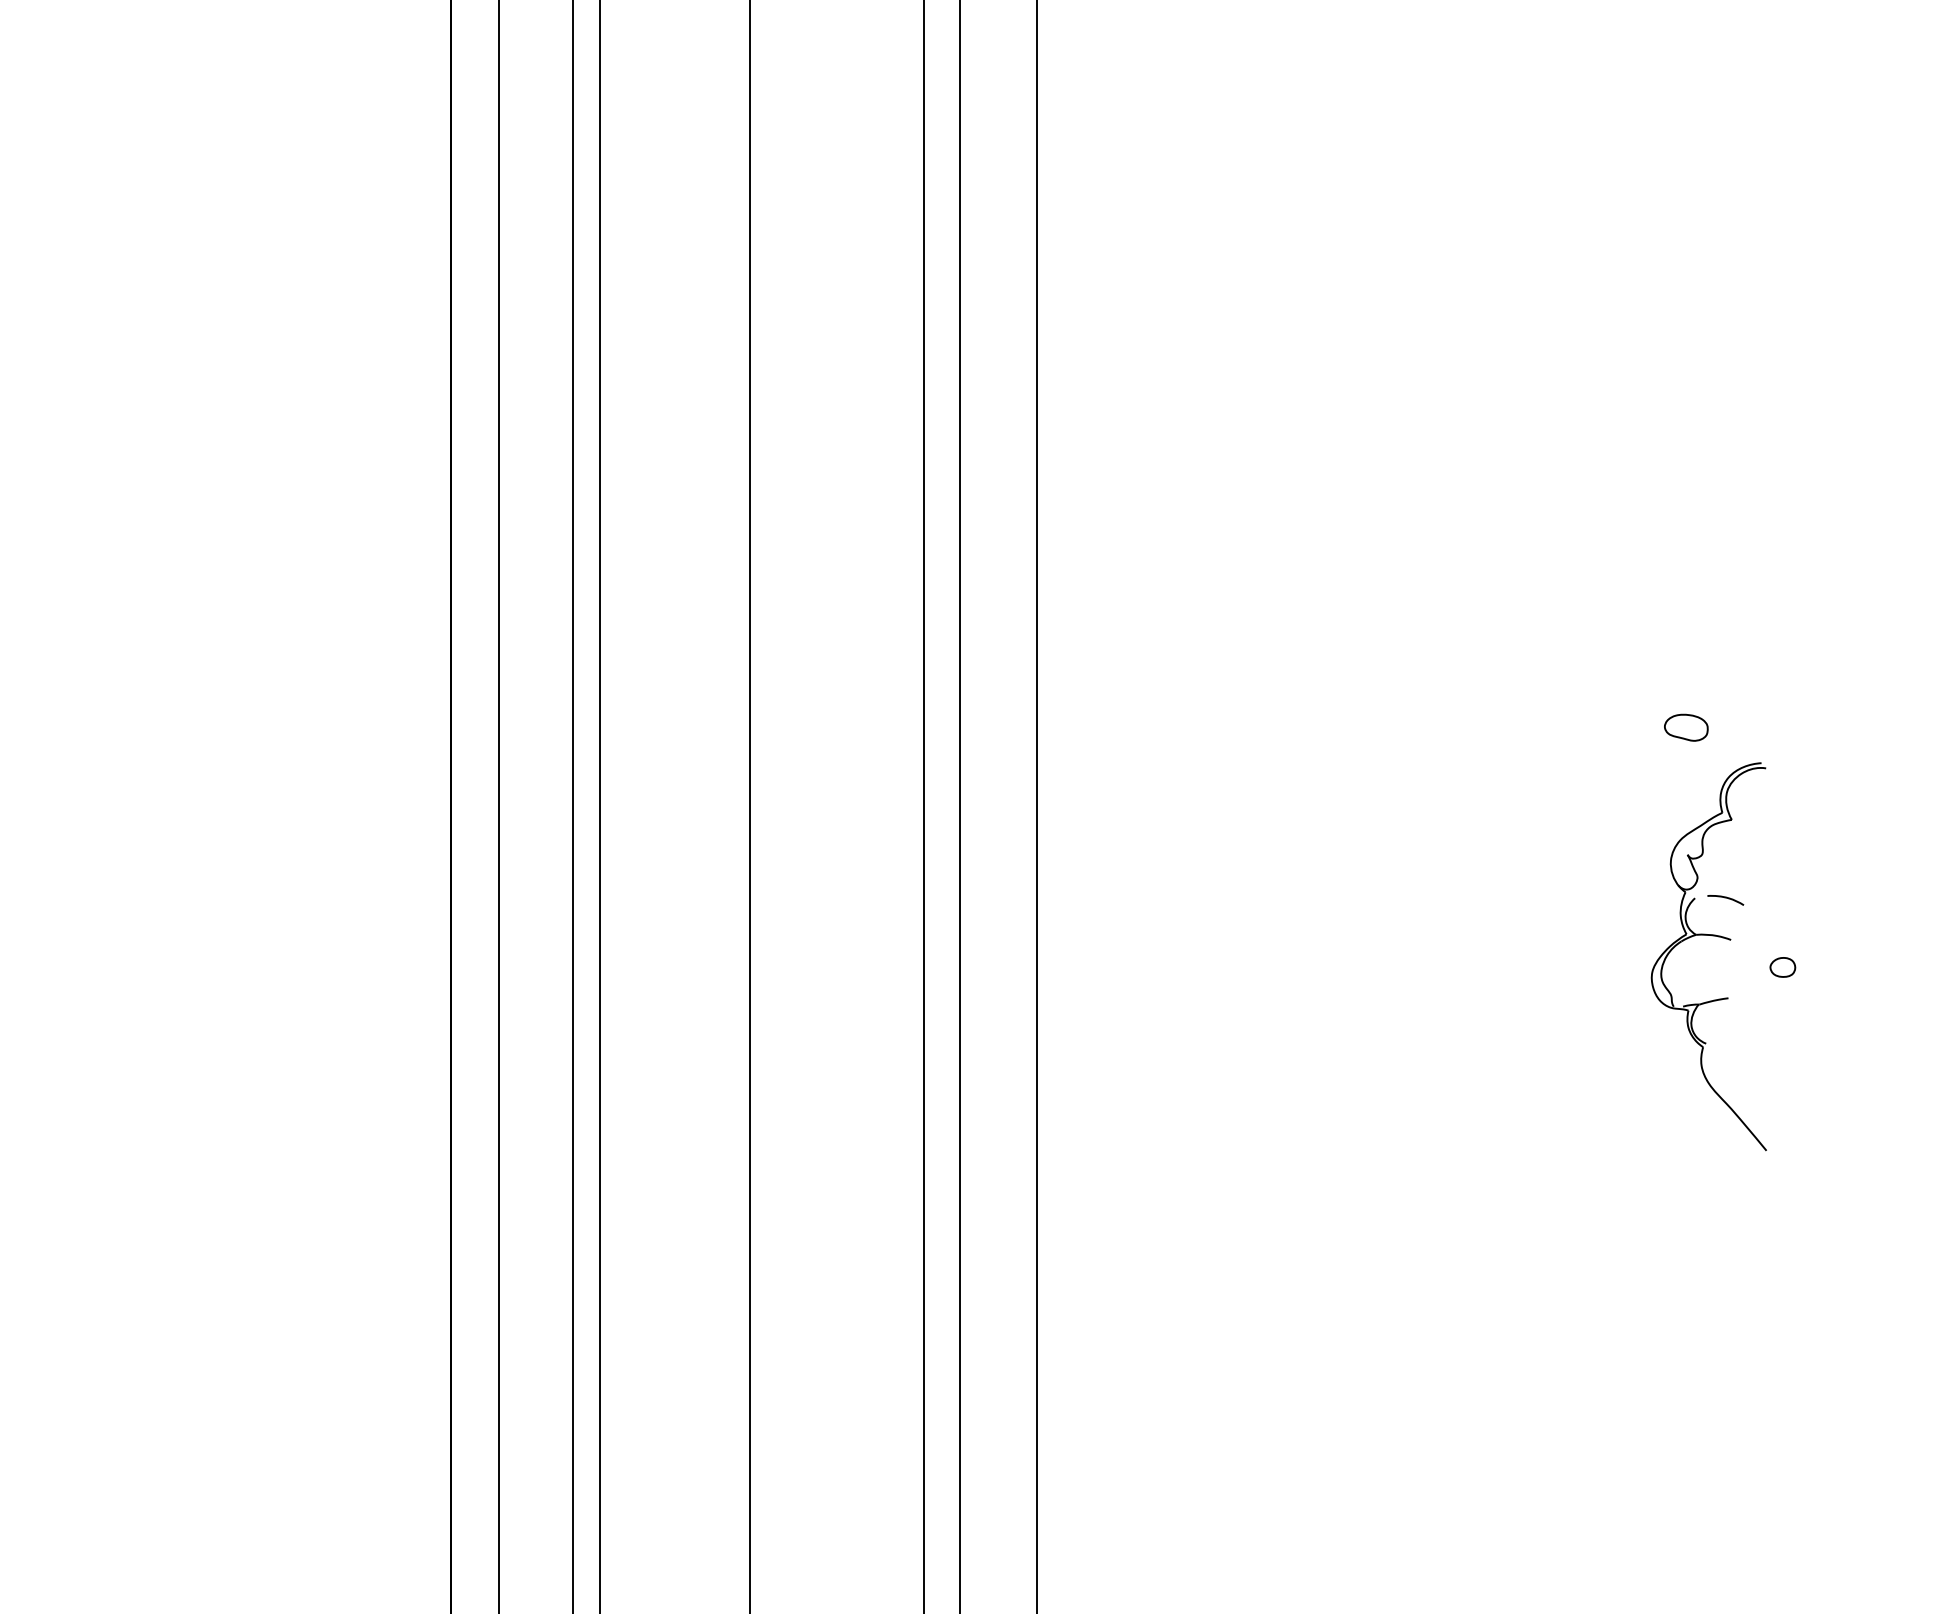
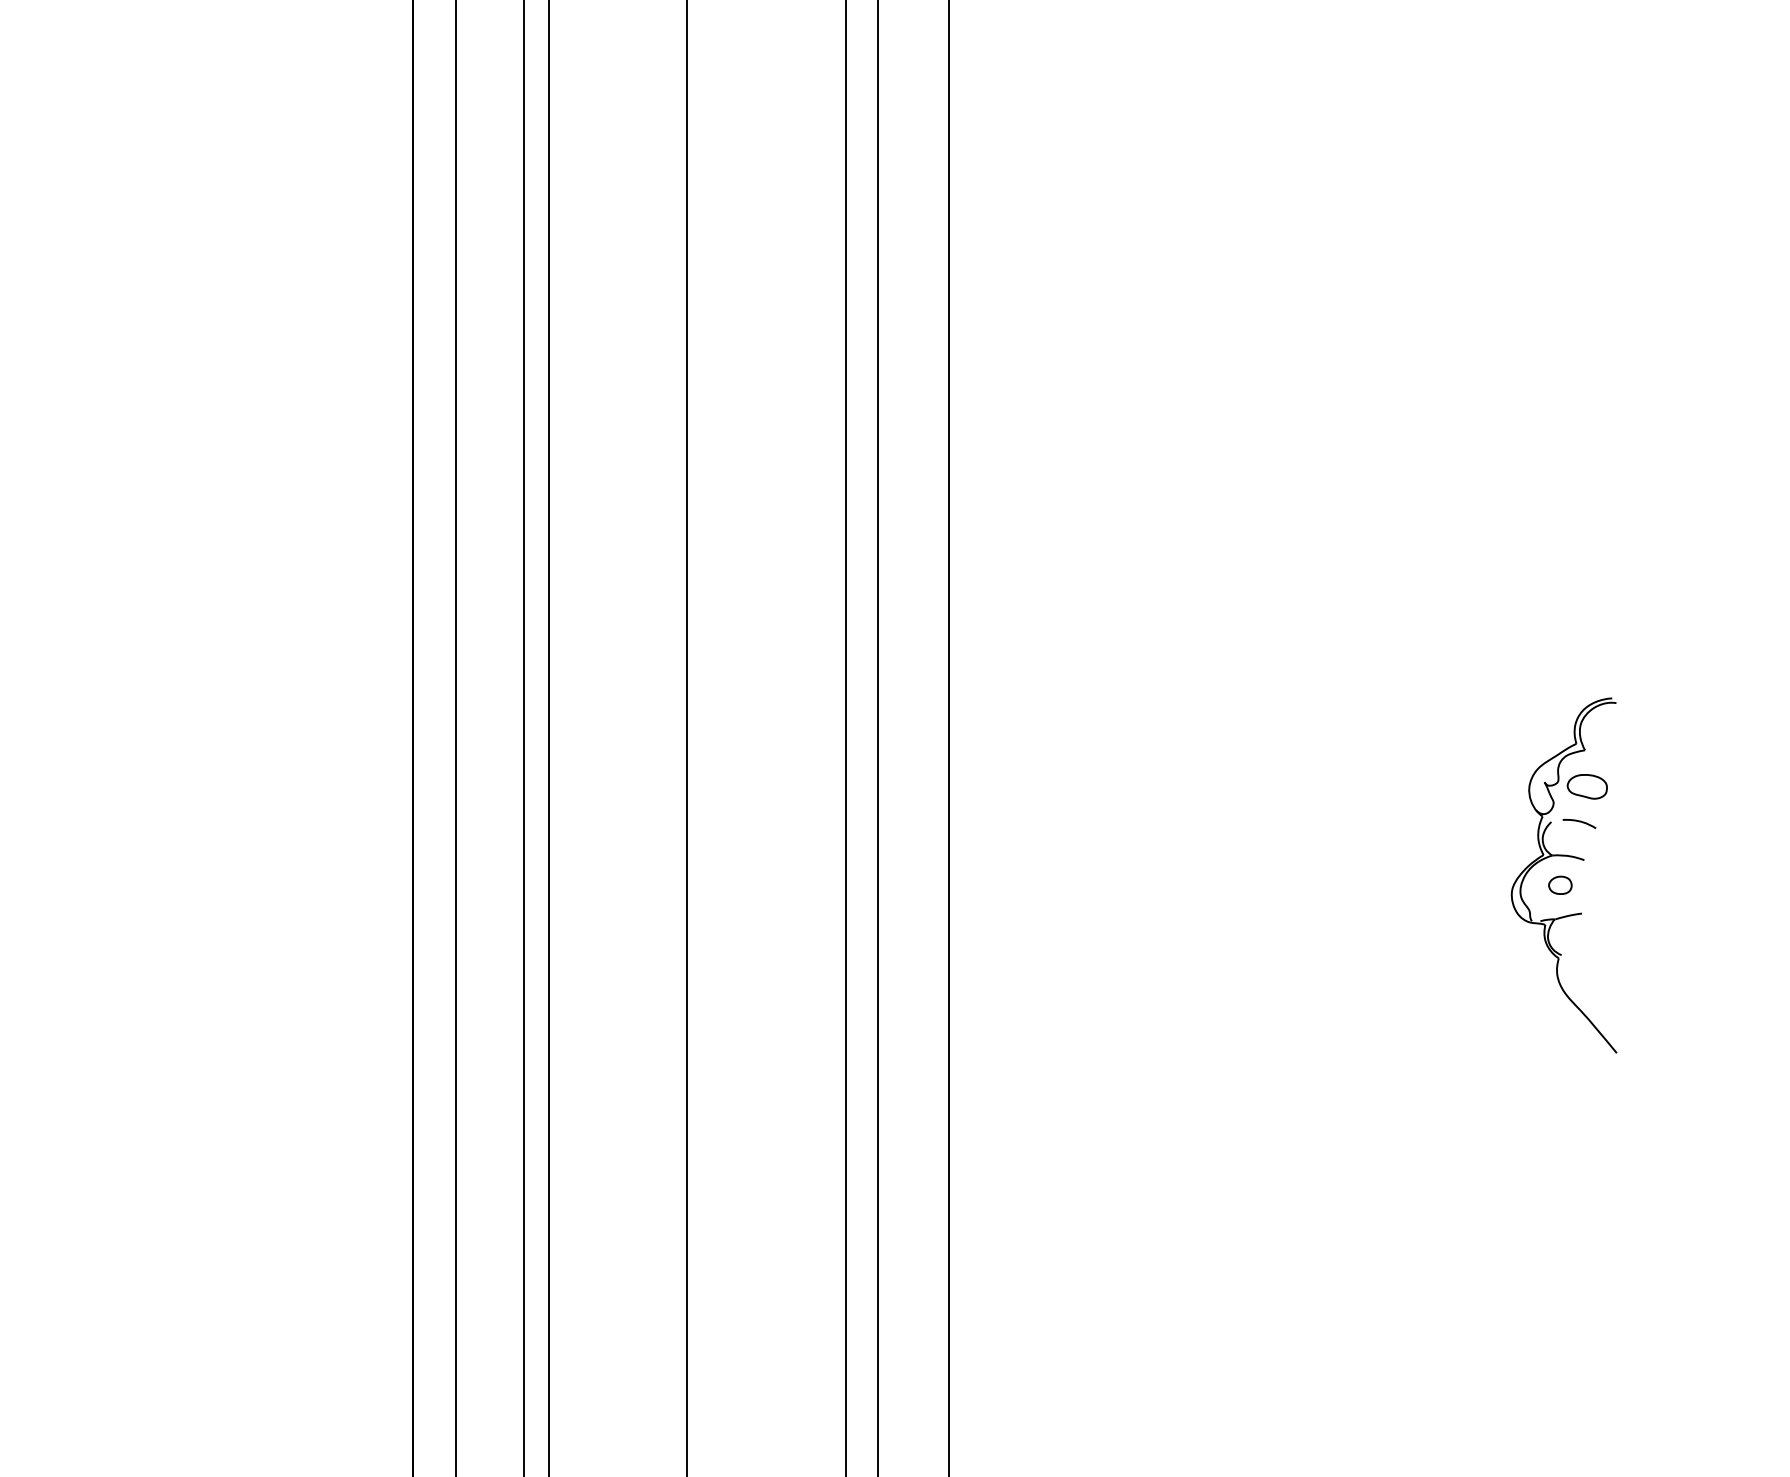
part: (1686, 727) -> (1587, 786), moved
part: (1782, 967) -> (1560, 885), moved

